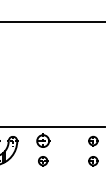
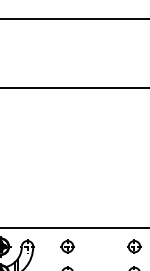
part: (43, 140) -> (67, 246), size x0.71

